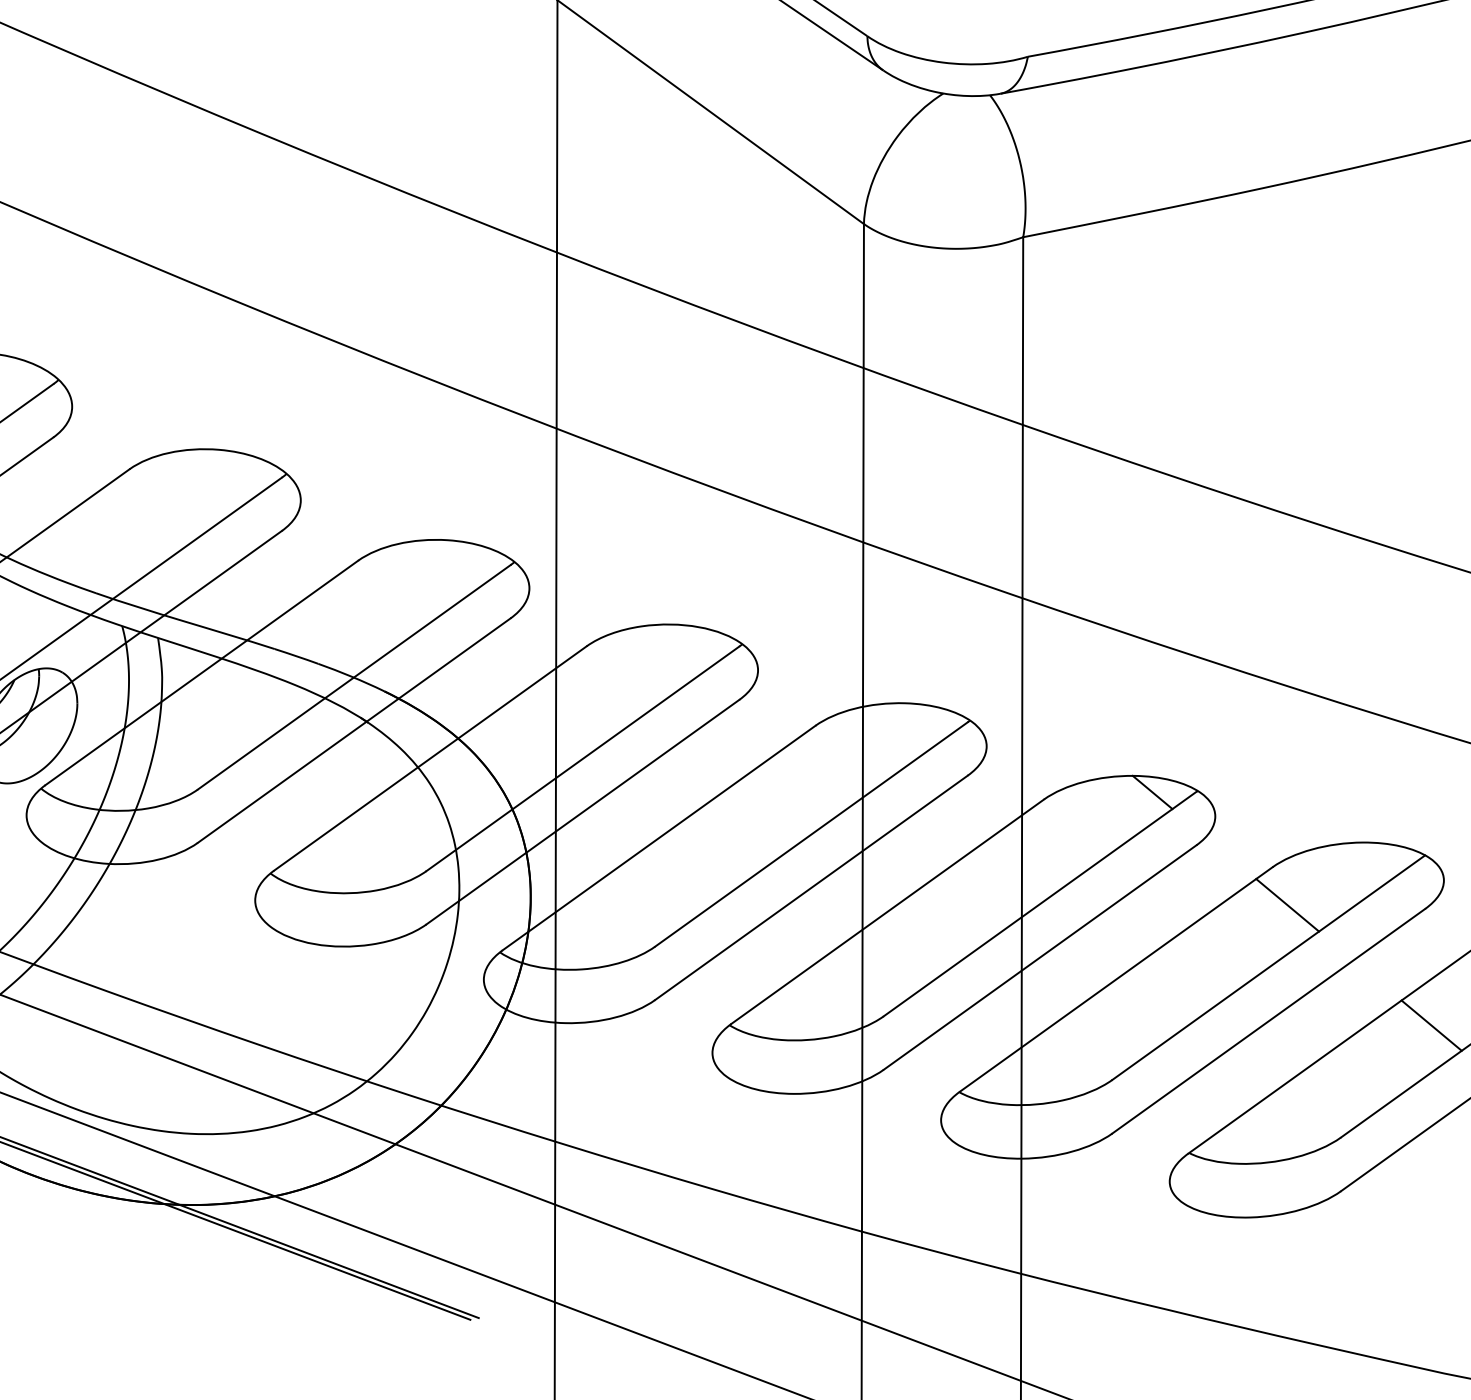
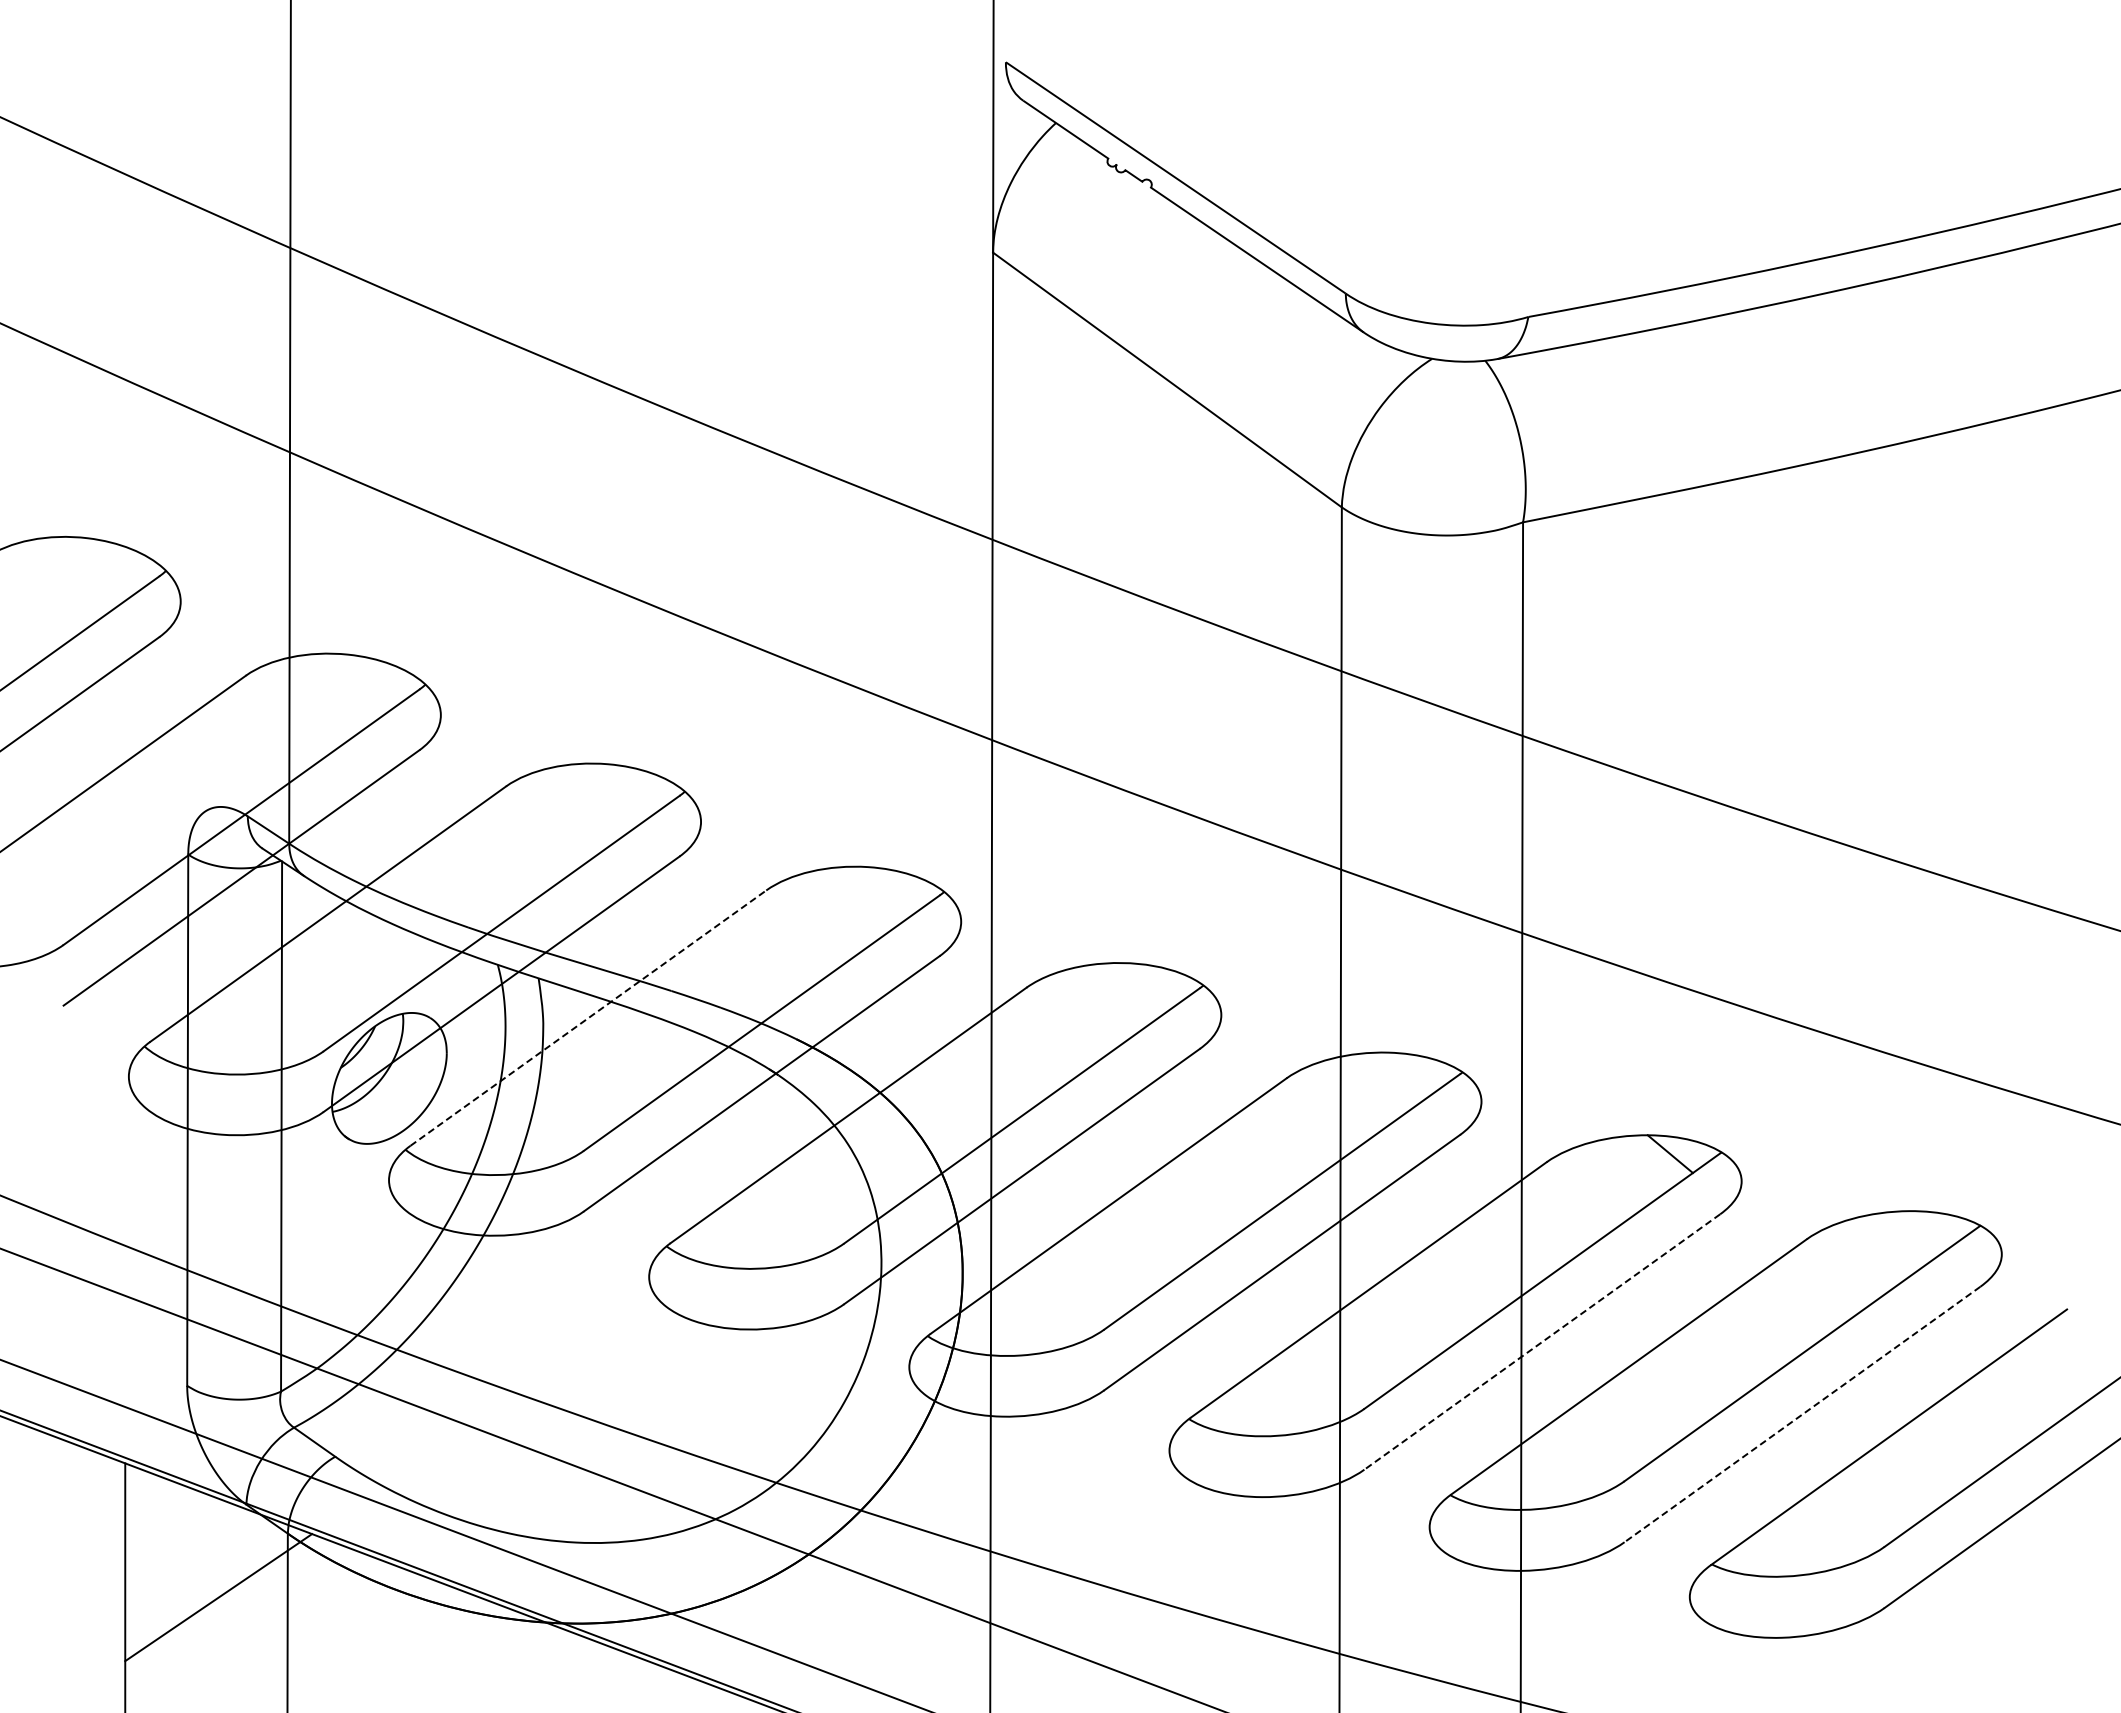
line: (201, 673) -> (588, 1018), solid -> dashed
line: (1287, 905) -> (1823, 1282), removed
line: (1040, 957) -> (1542, 1341), solid -> dashed
line: (1268, 1021) -> (1802, 1414), solid -> dashed
line: (1431, 1025) -> (1987, 1419), removed

